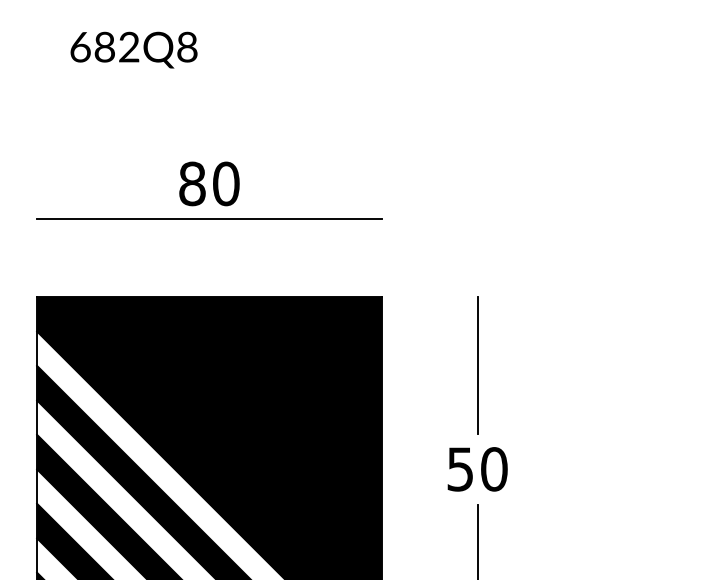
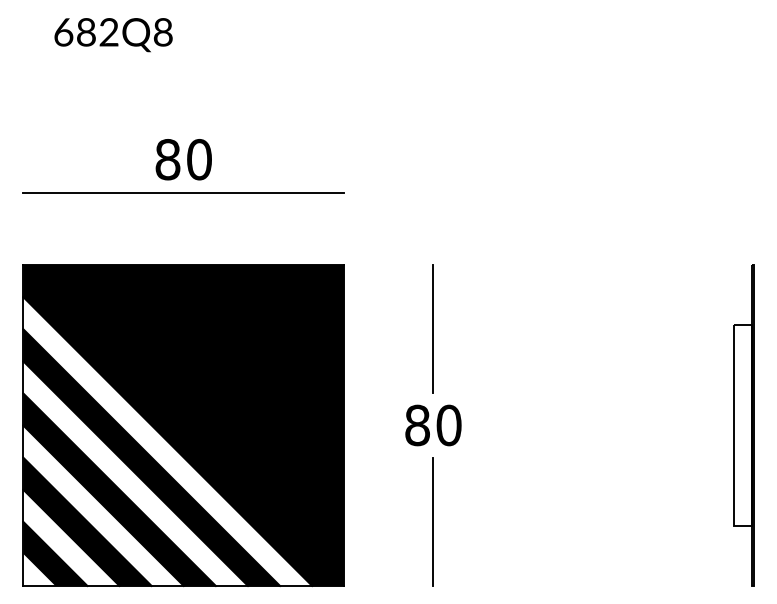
text: (460, 469) -> (417, 425), 50 -> 80

